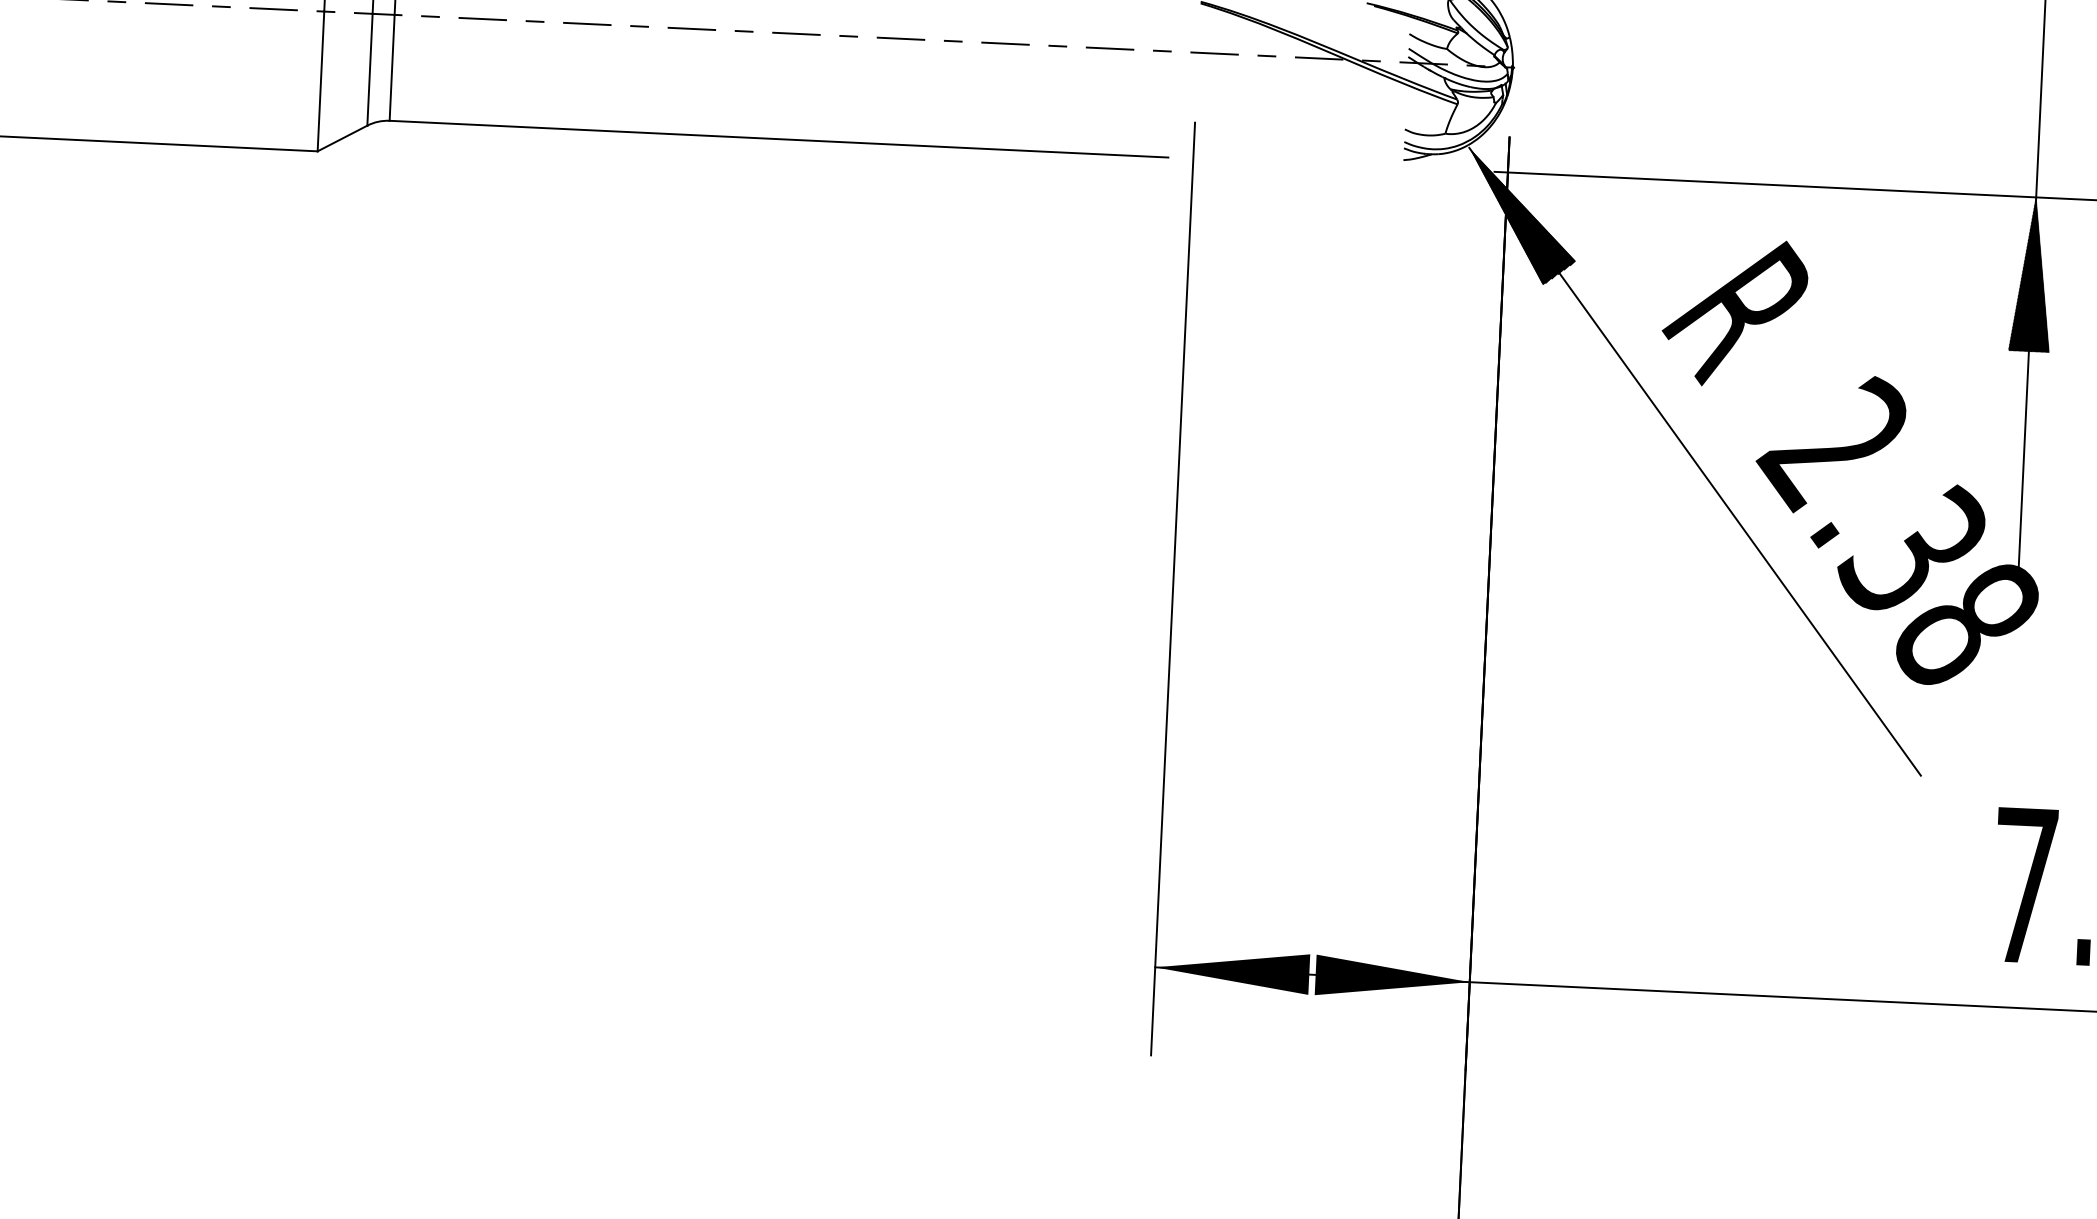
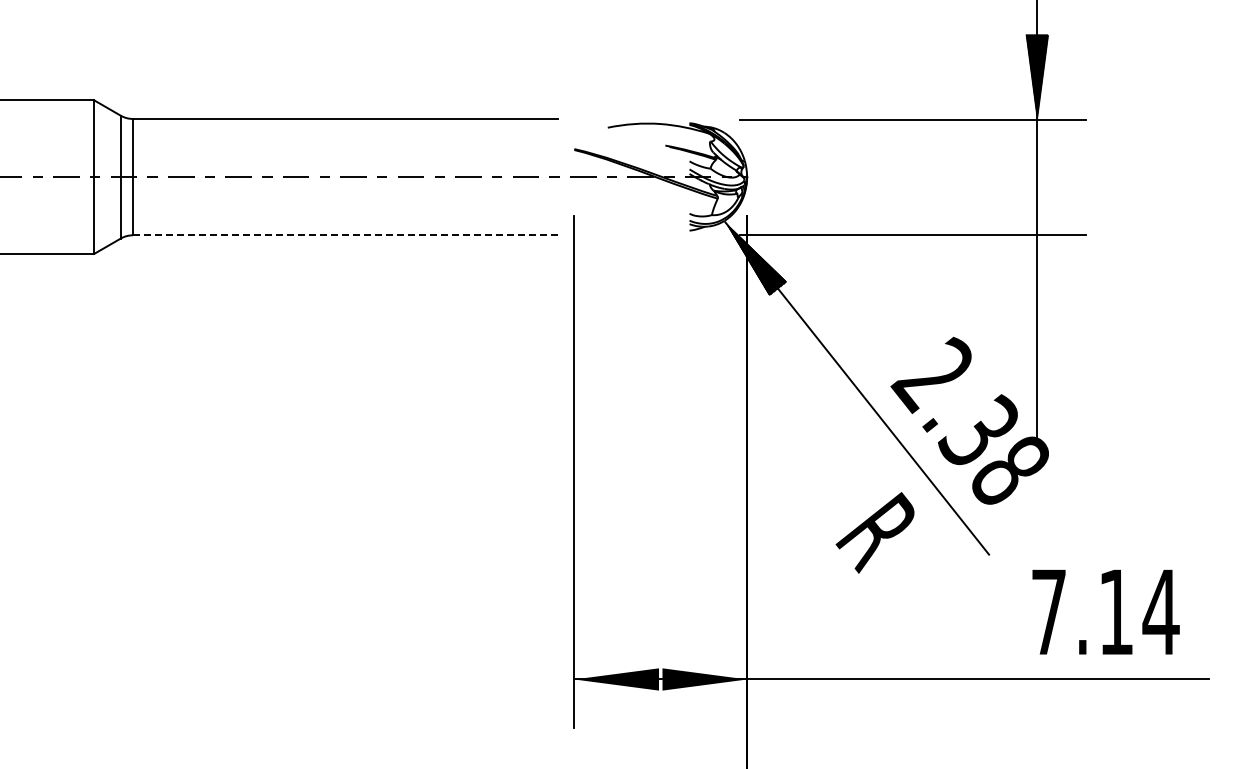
line: (778, 139) -> (346, 235), solid -> dashed
hatch: (2032, 273) -> (1037, 276), removed
text: (1733, 312) -> (874, 532), moved

